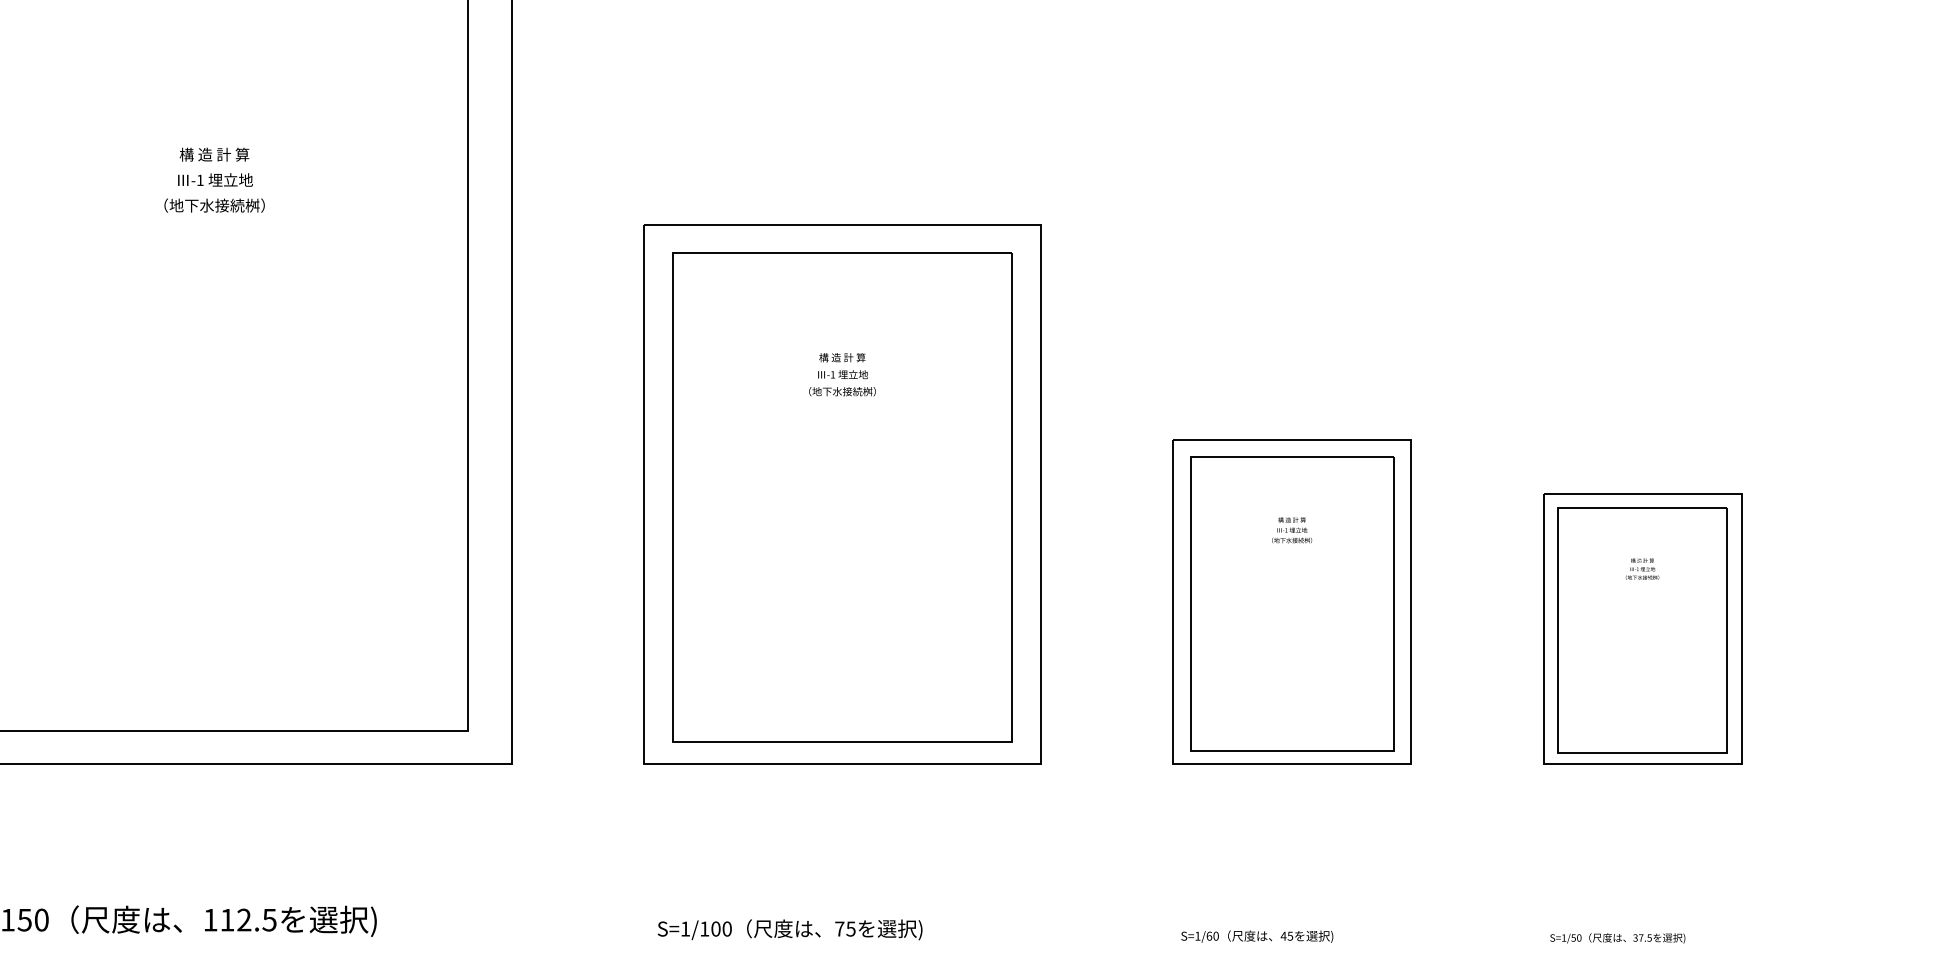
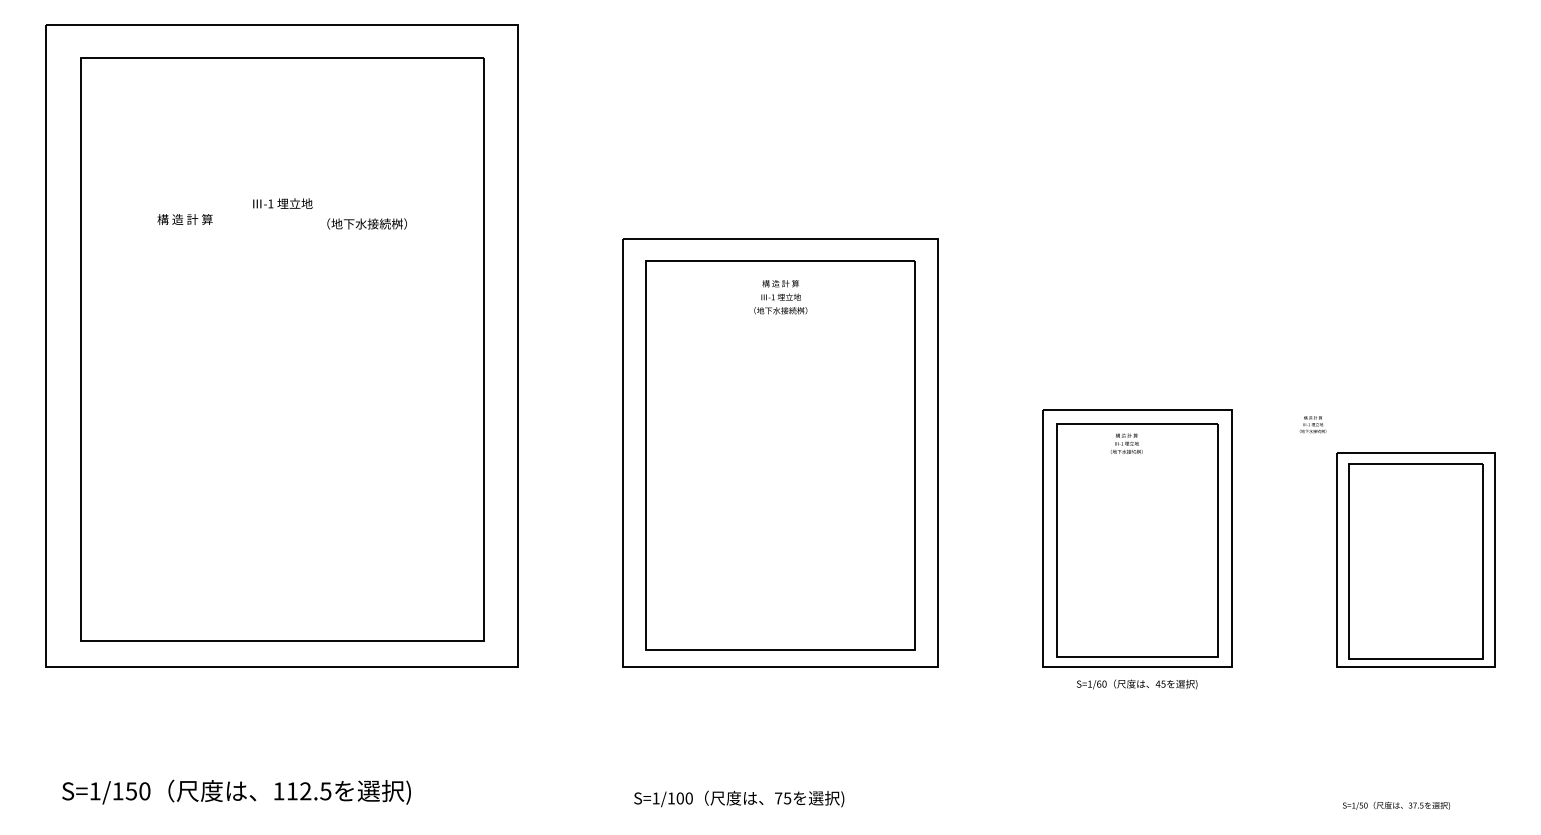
text: (213, 154) -> (184, 219), moved
text: (213, 205) -> (366, 223), moved
text: (842, 375) -> (780, 297), moved
text: (1291, 529) -> (1126, 443), moved
text: (1641, 568) -> (1312, 424), moved
text: (1257, 936) -> (1137, 684), moved

